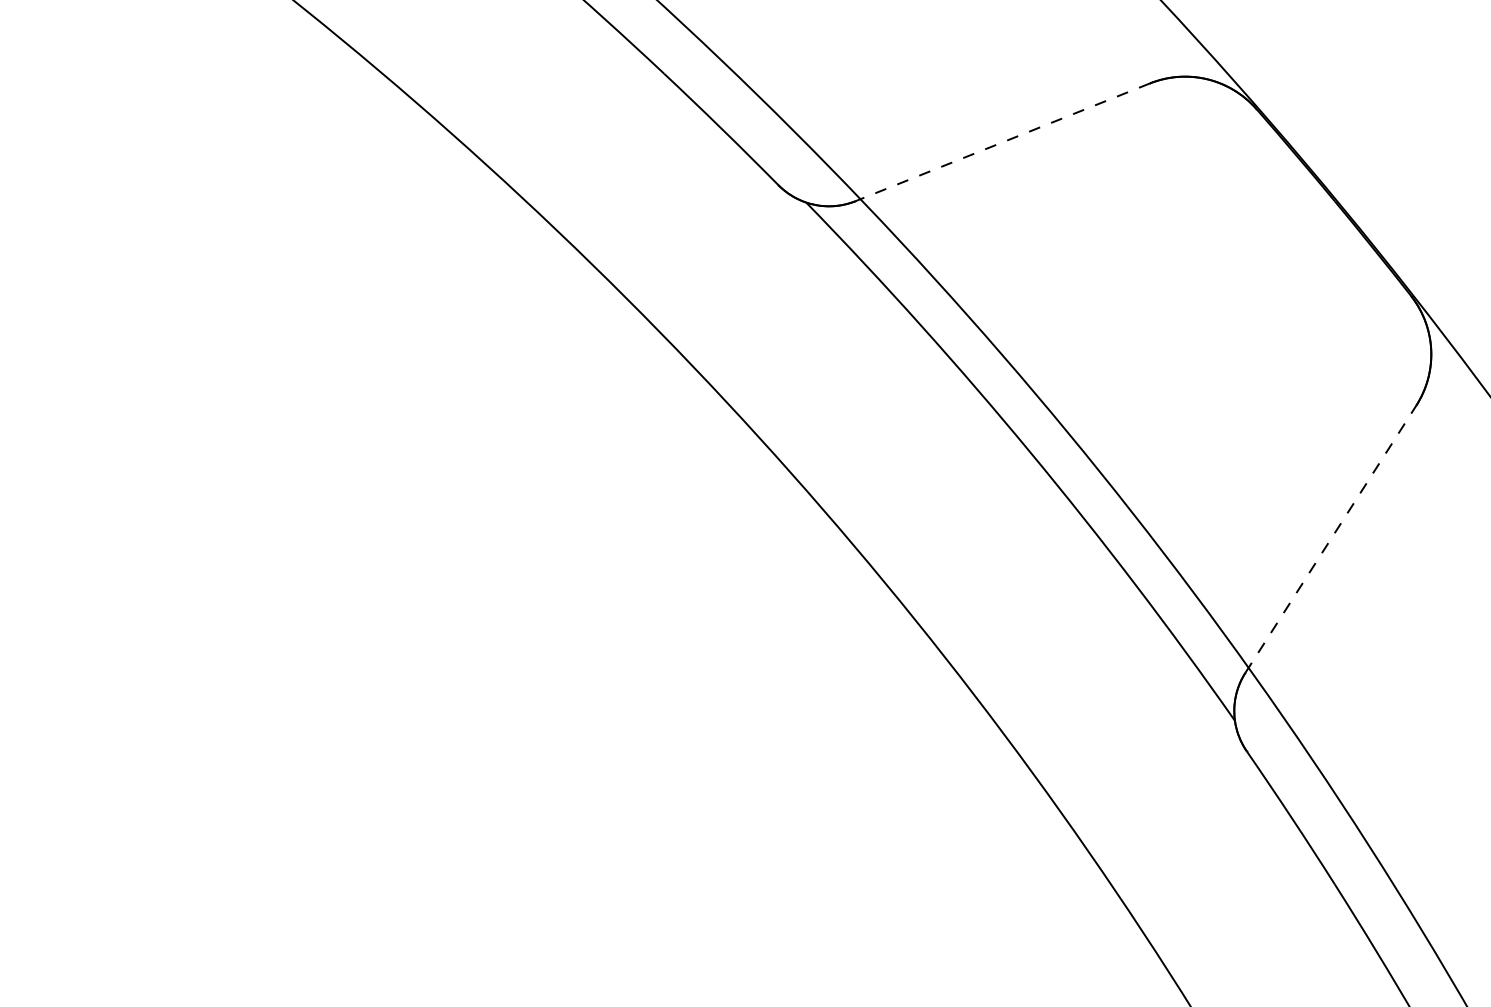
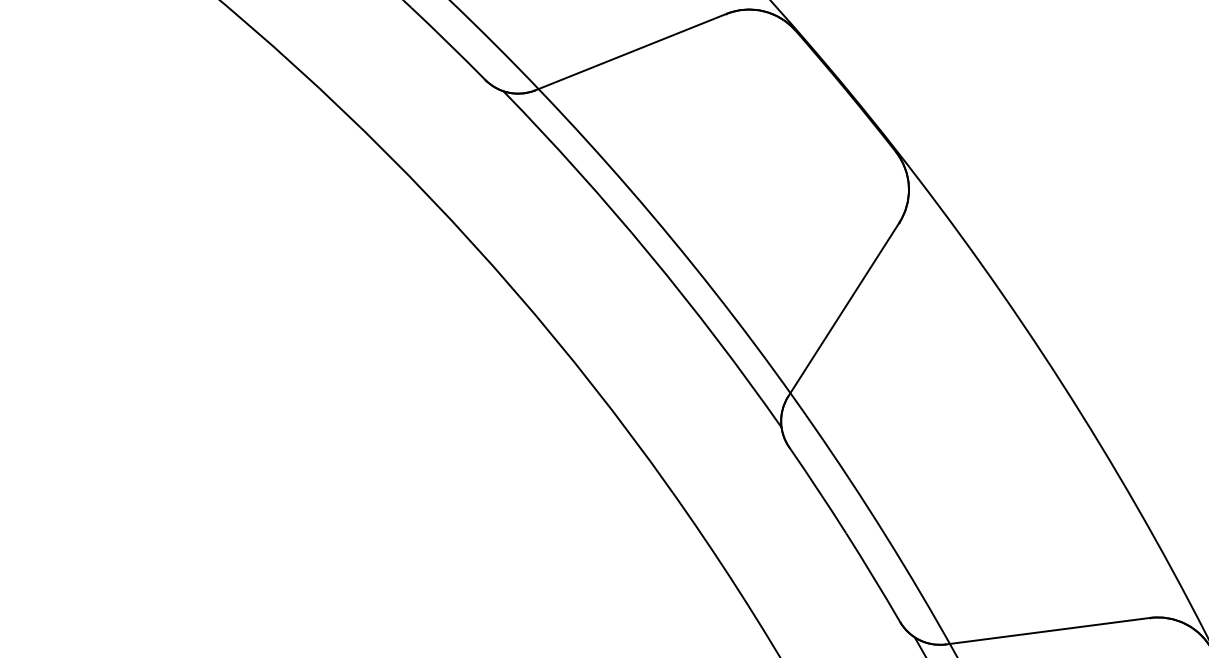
line: (1002, 142) -> (630, 52), dashed -> solid
line: (1330, 538) -> (843, 309), dashed -> solid

